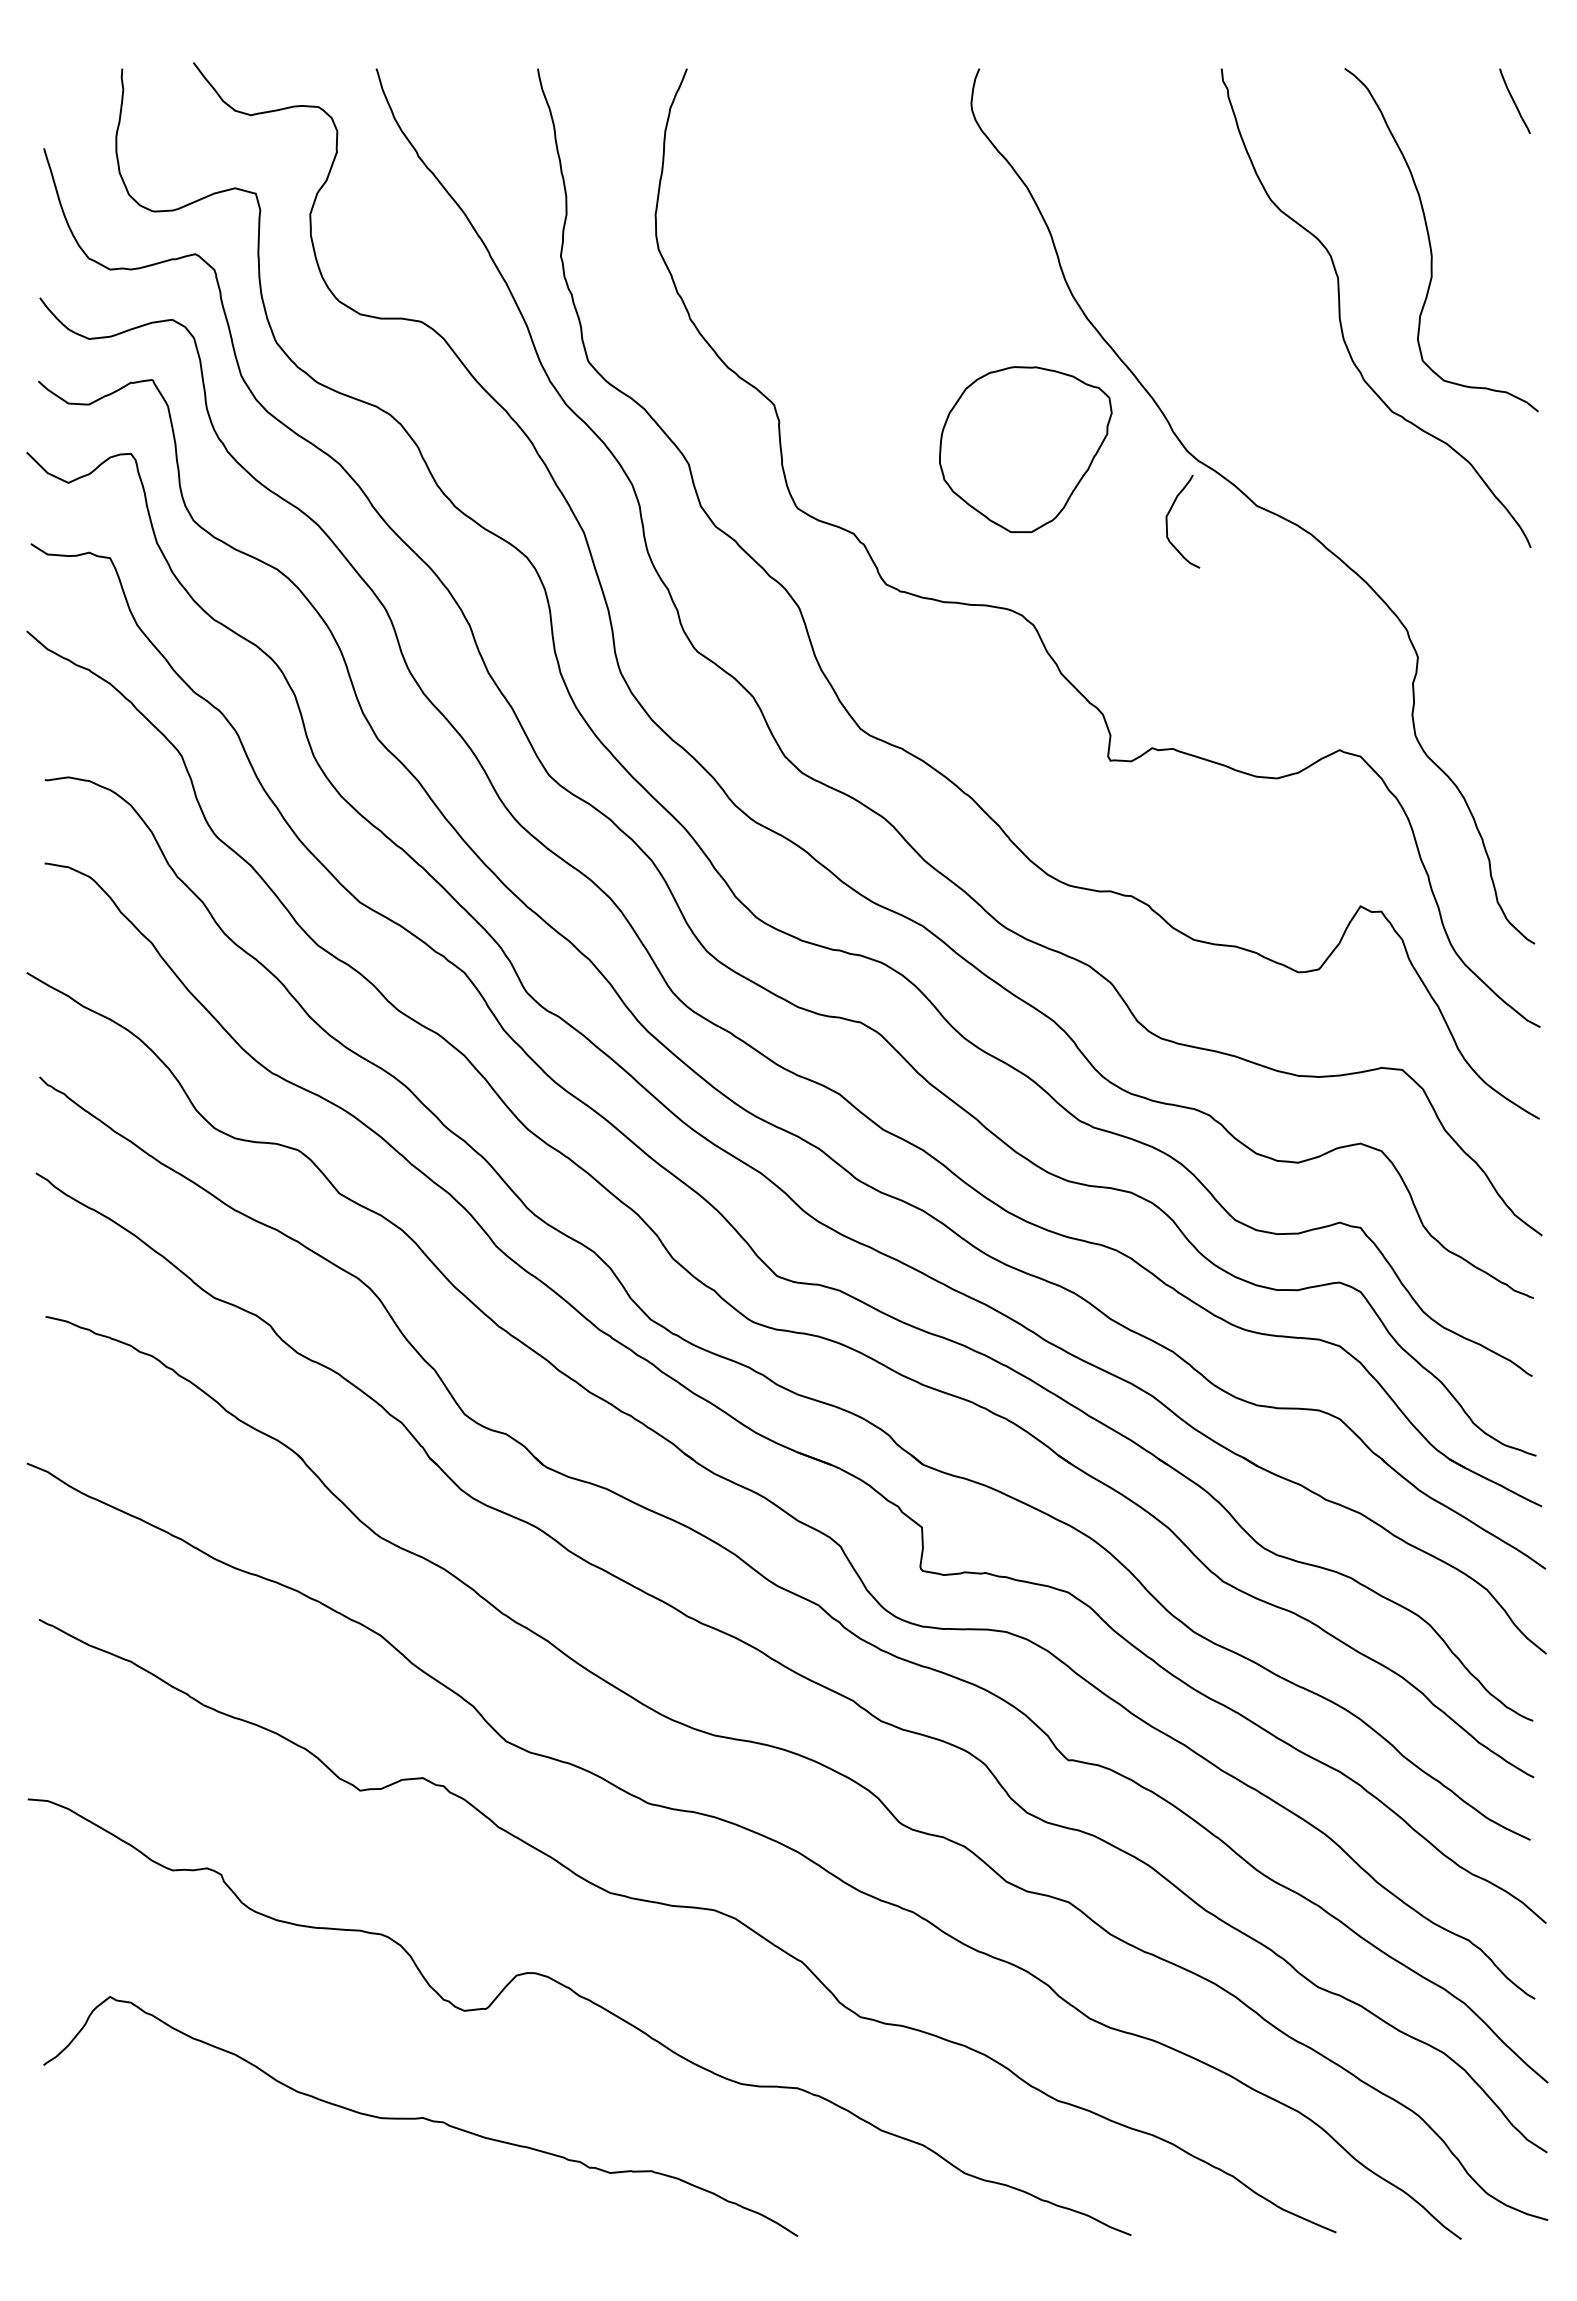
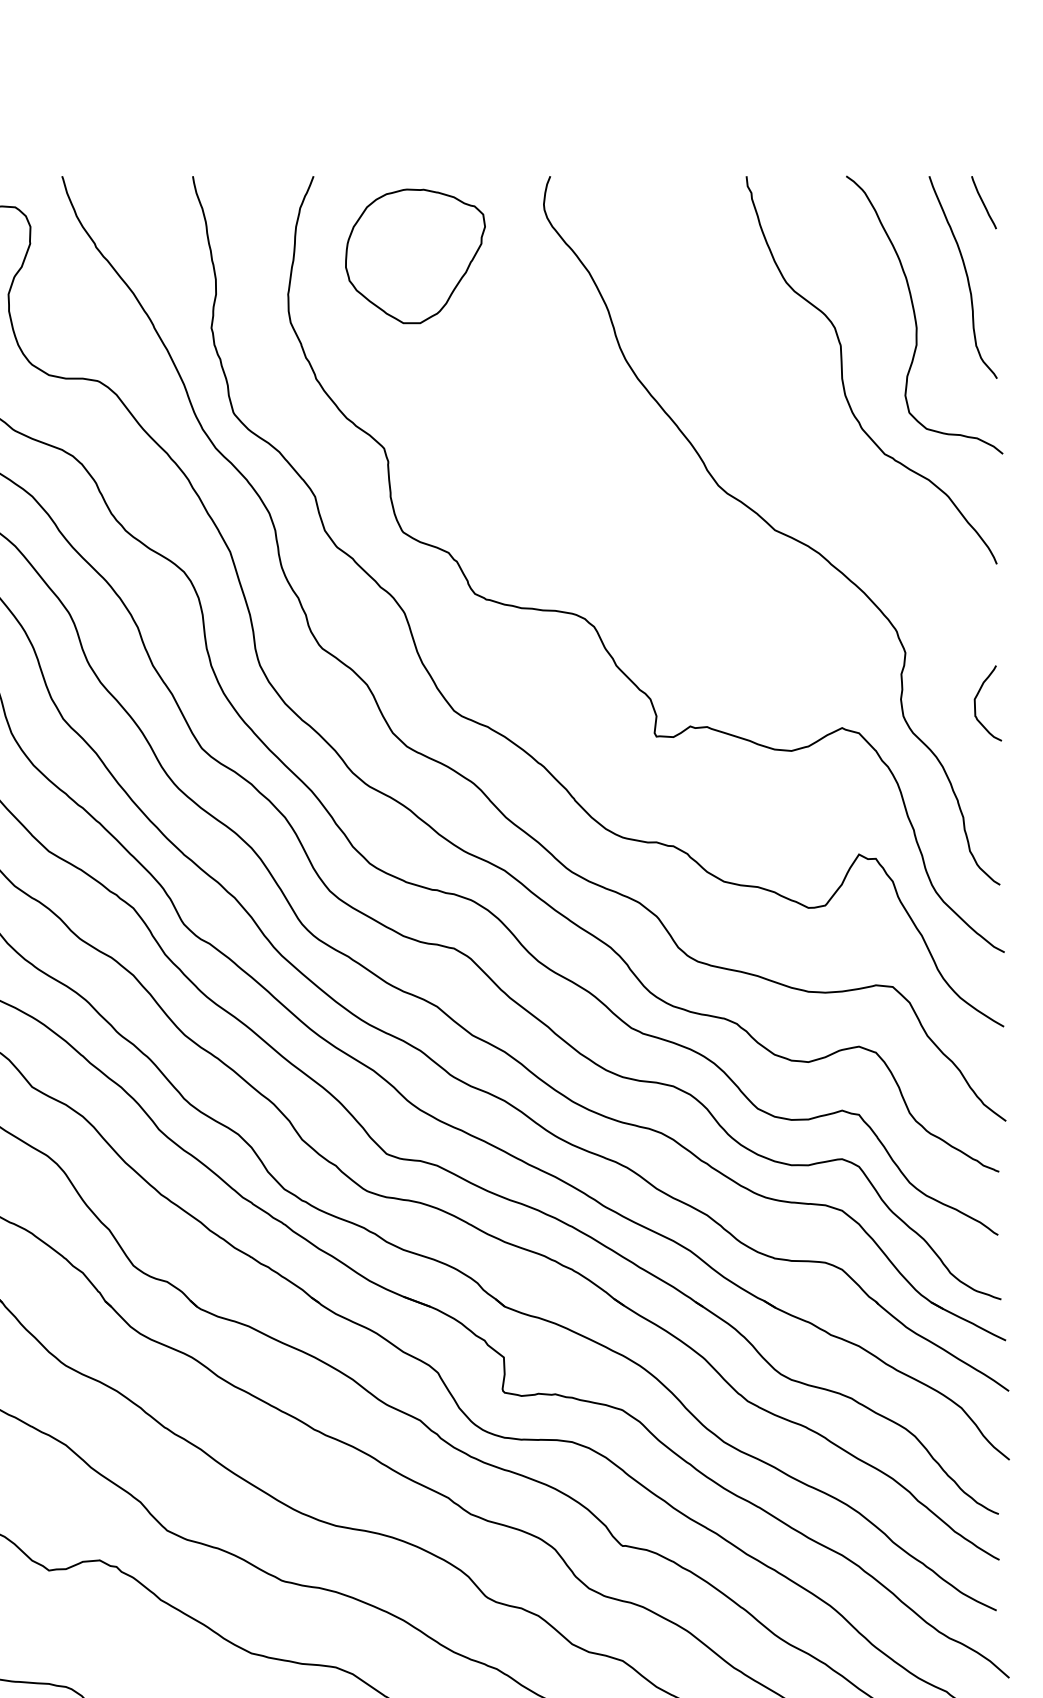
curve: (1492, 190) -> (965, 274), added
part: (1025, 449) -> (415, 256), moved
curve: (1167, 521) -> (975, 703), moved

